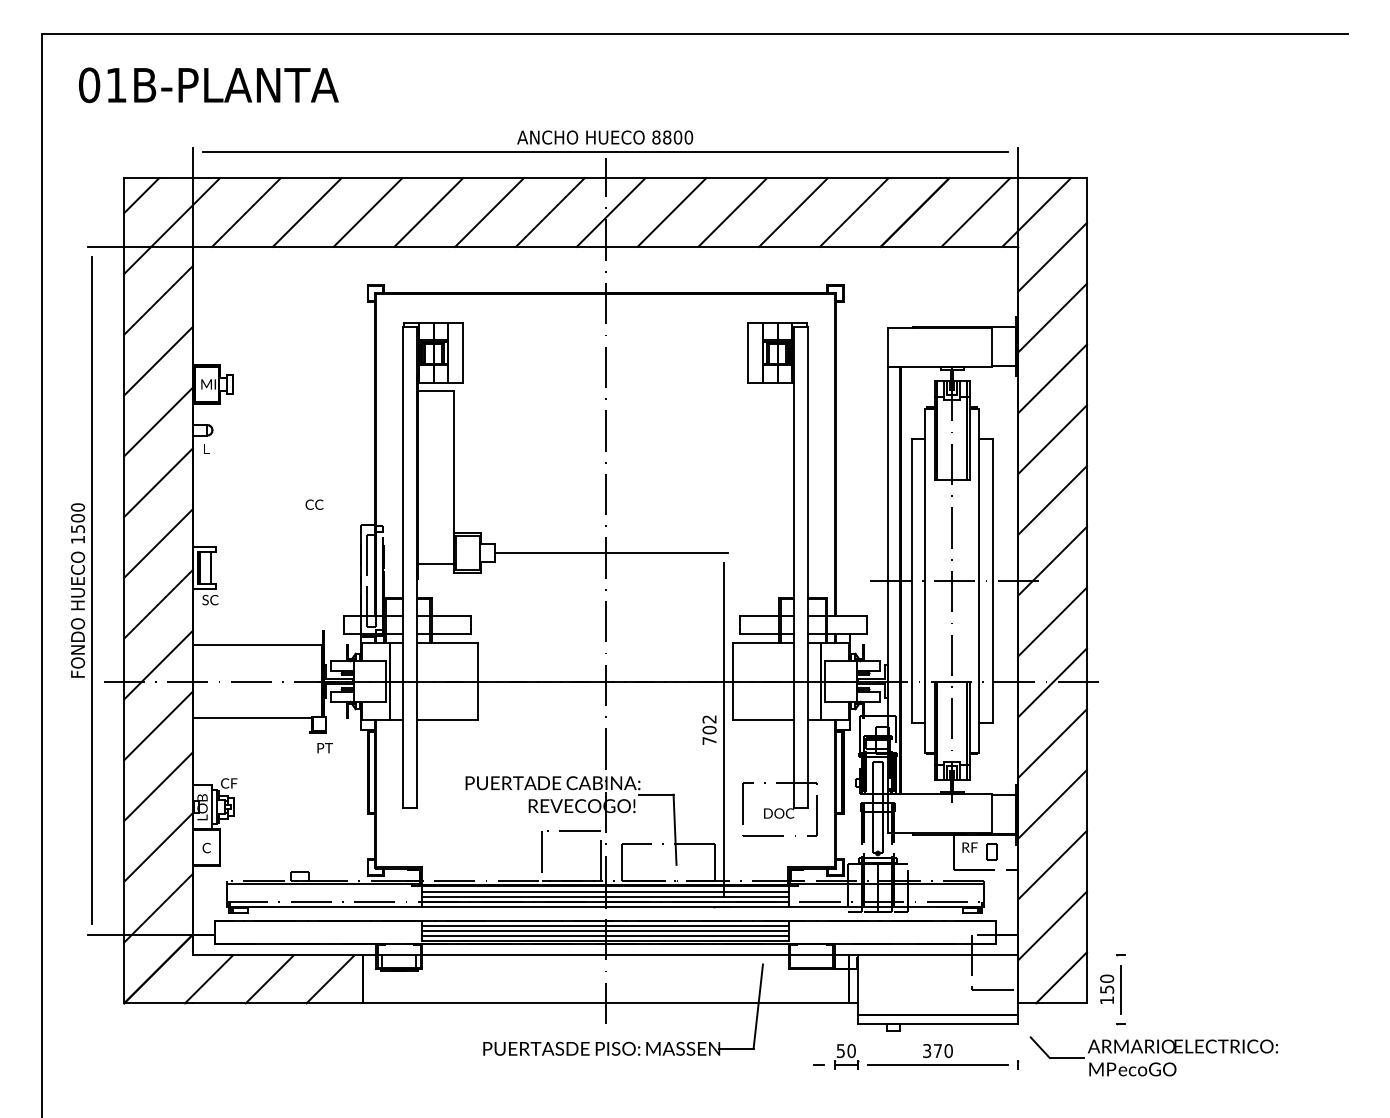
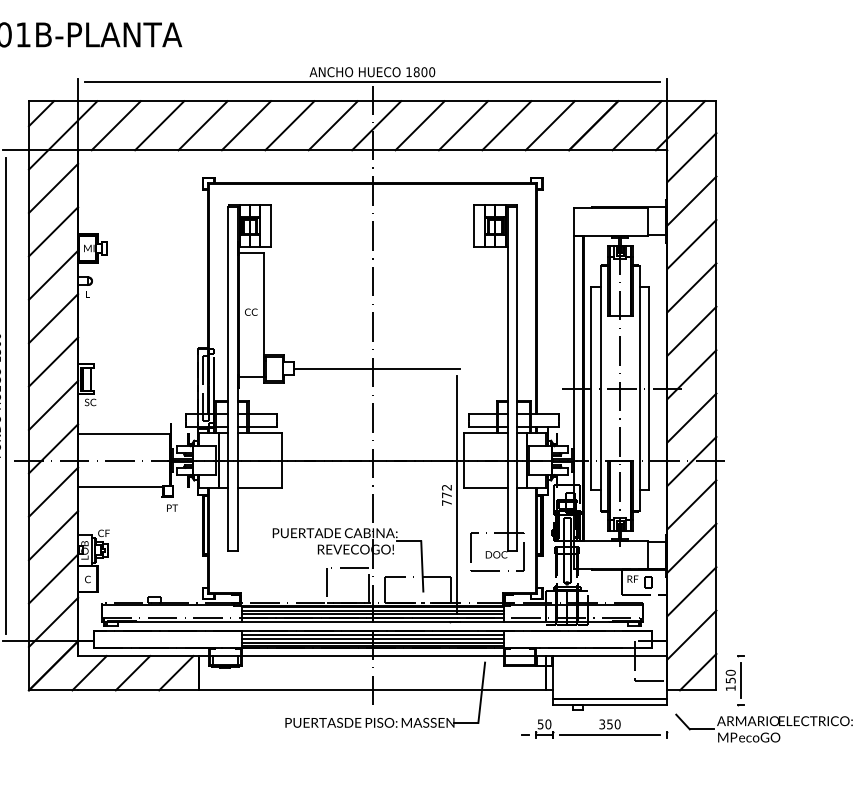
text: (656, 137) -> (409, 72), 8800 -> 1800
text: (314, 504) -> (251, 312), moved
text: (709, 729) -> (446, 494), 702 -> 772
text: (937, 1051) -> (609, 724), 370 -> 350

